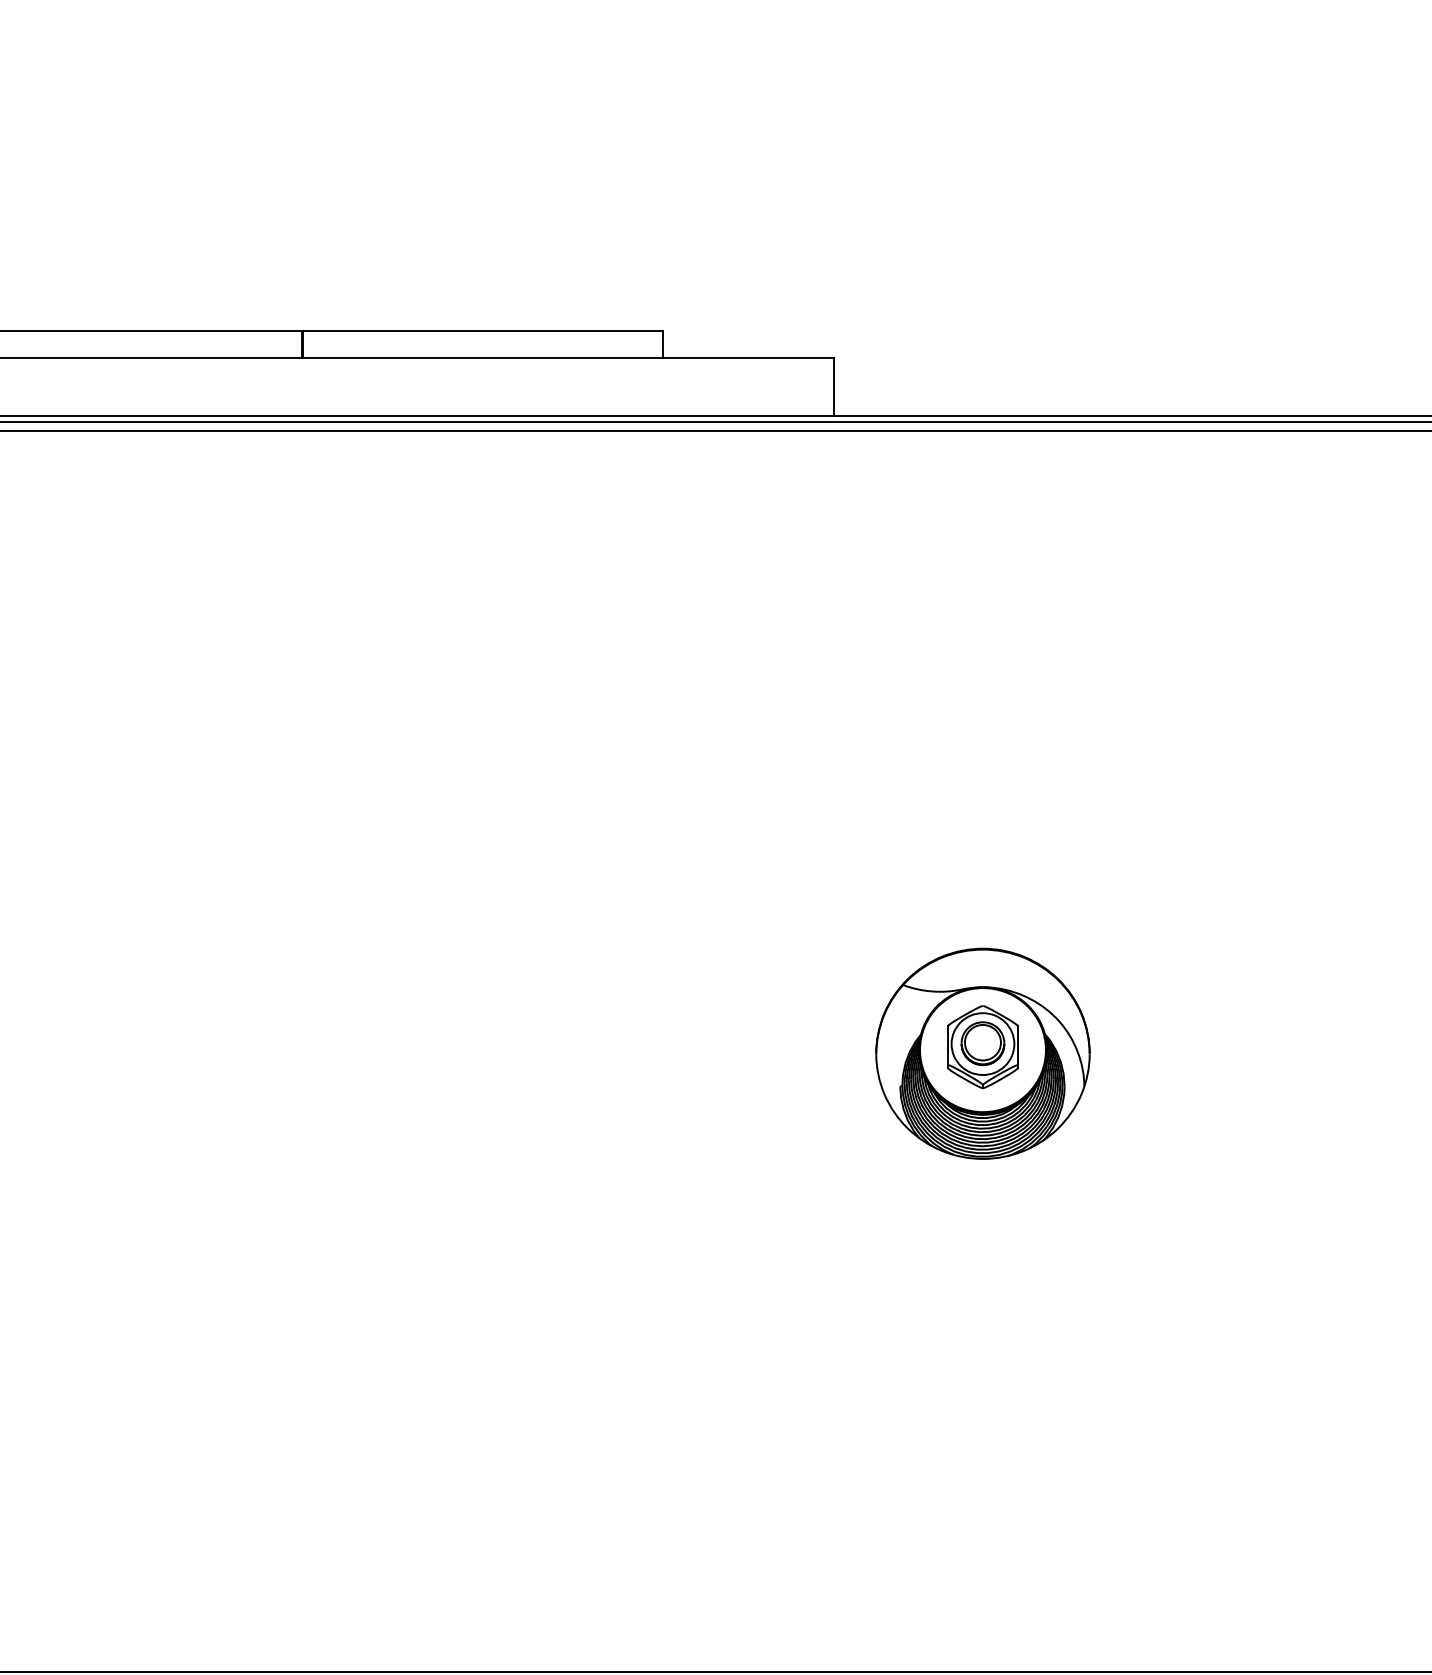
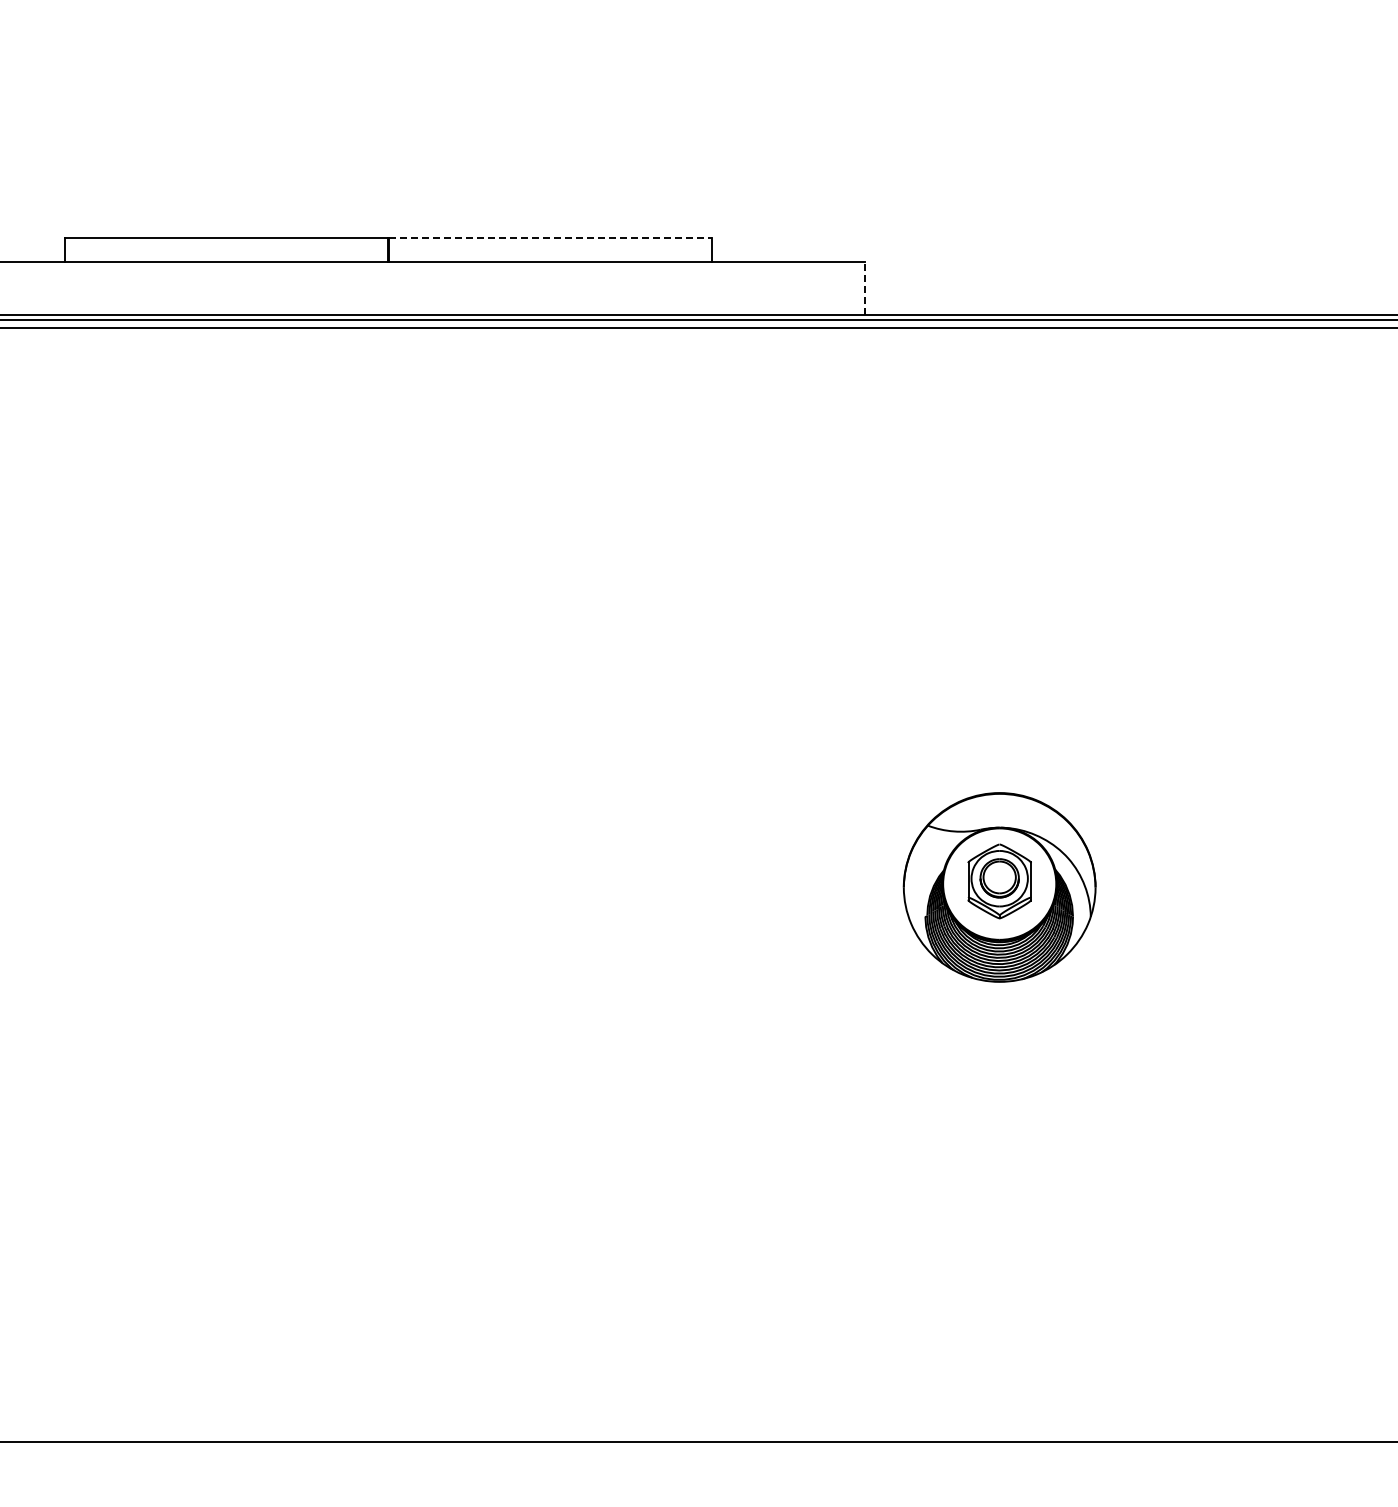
line: (482, 331) -> (550, 238), solid -> dashed
line: (833, 386) -> (865, 288), solid -> dashed

